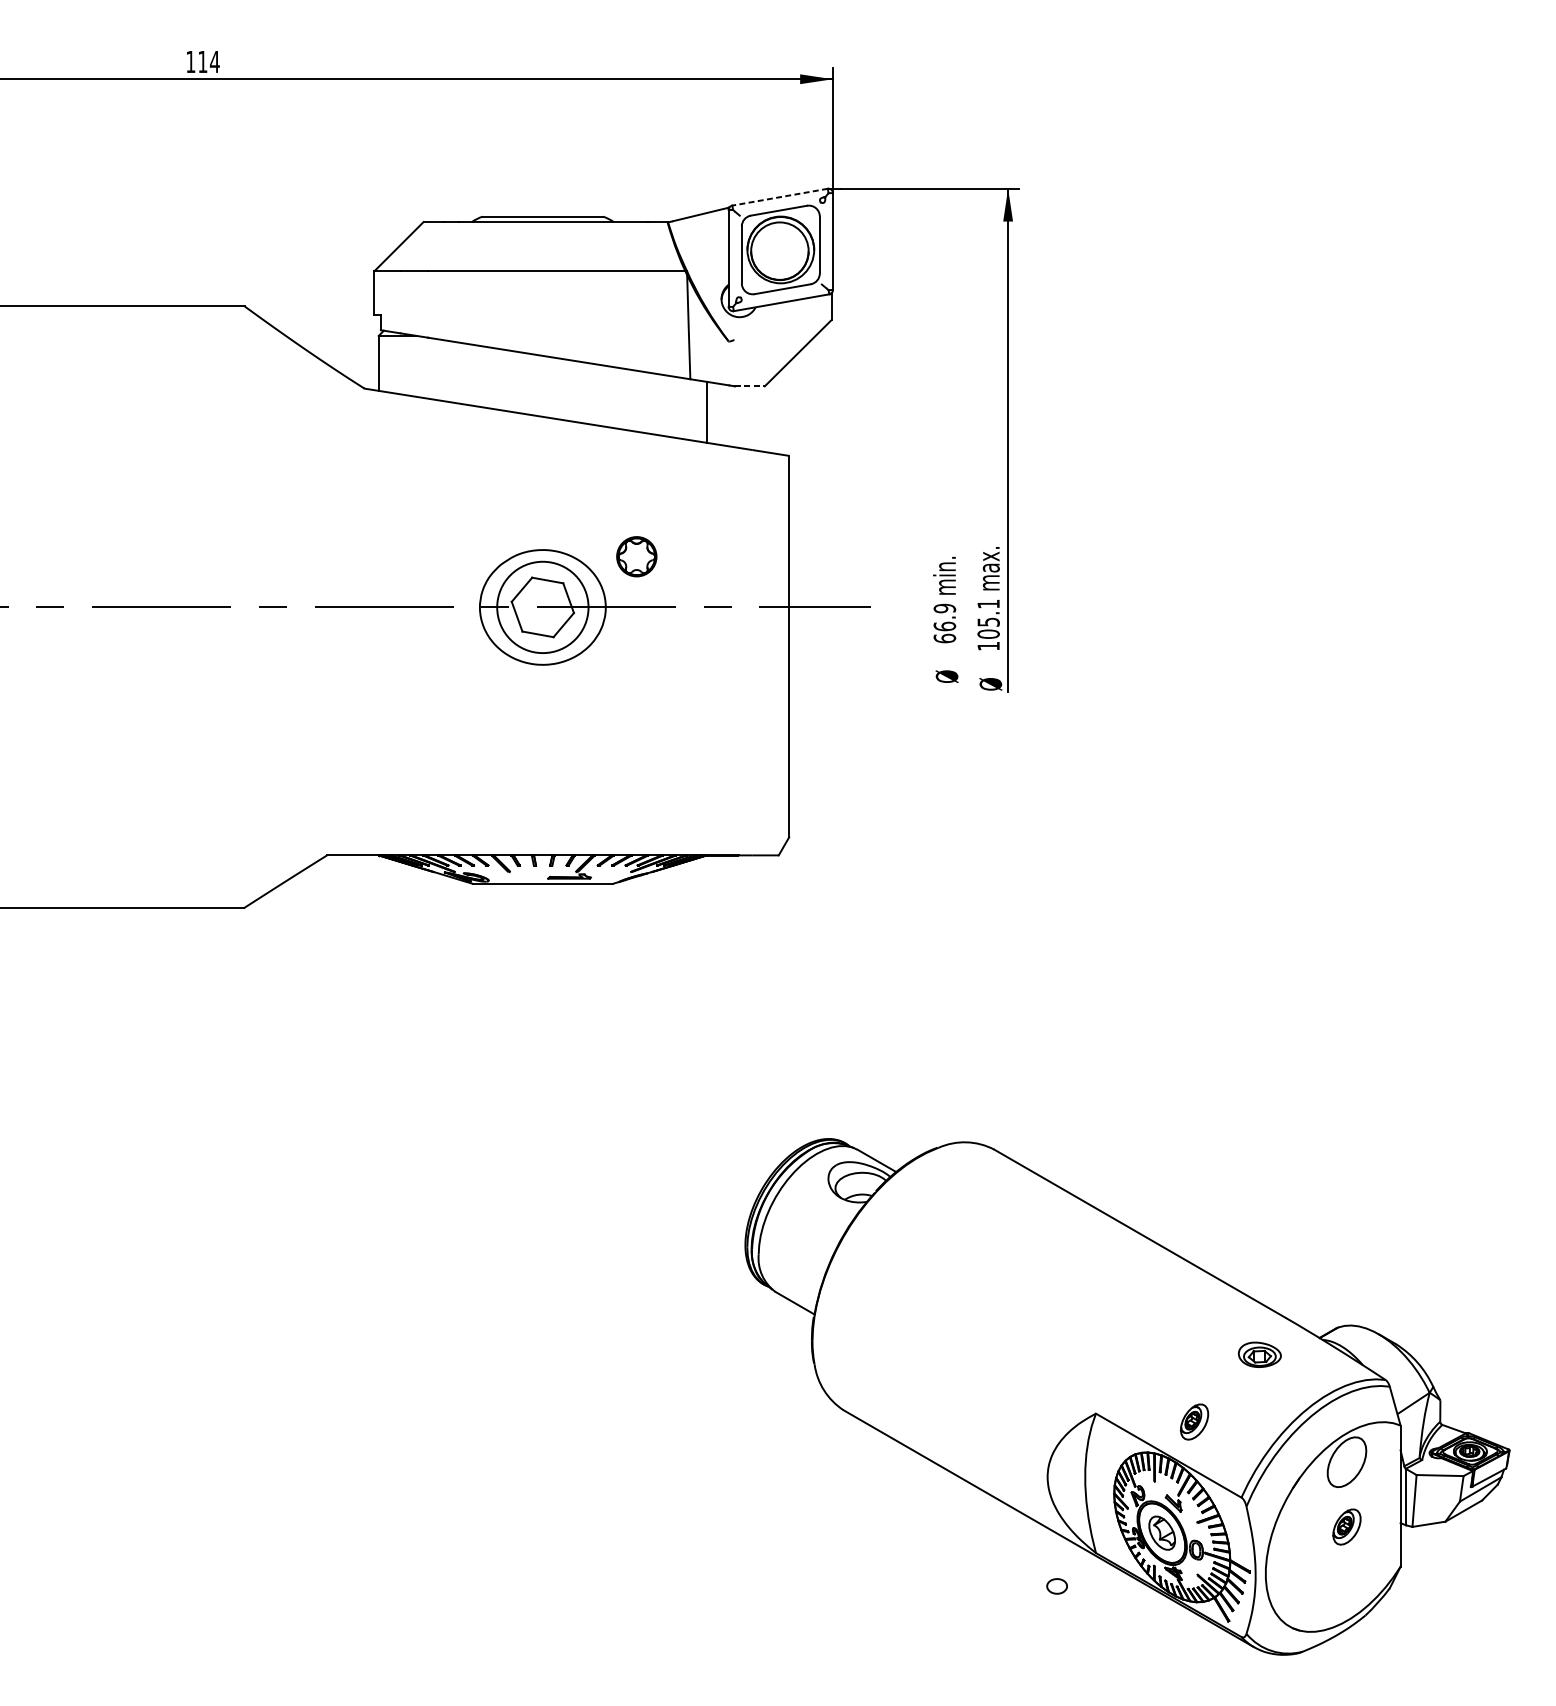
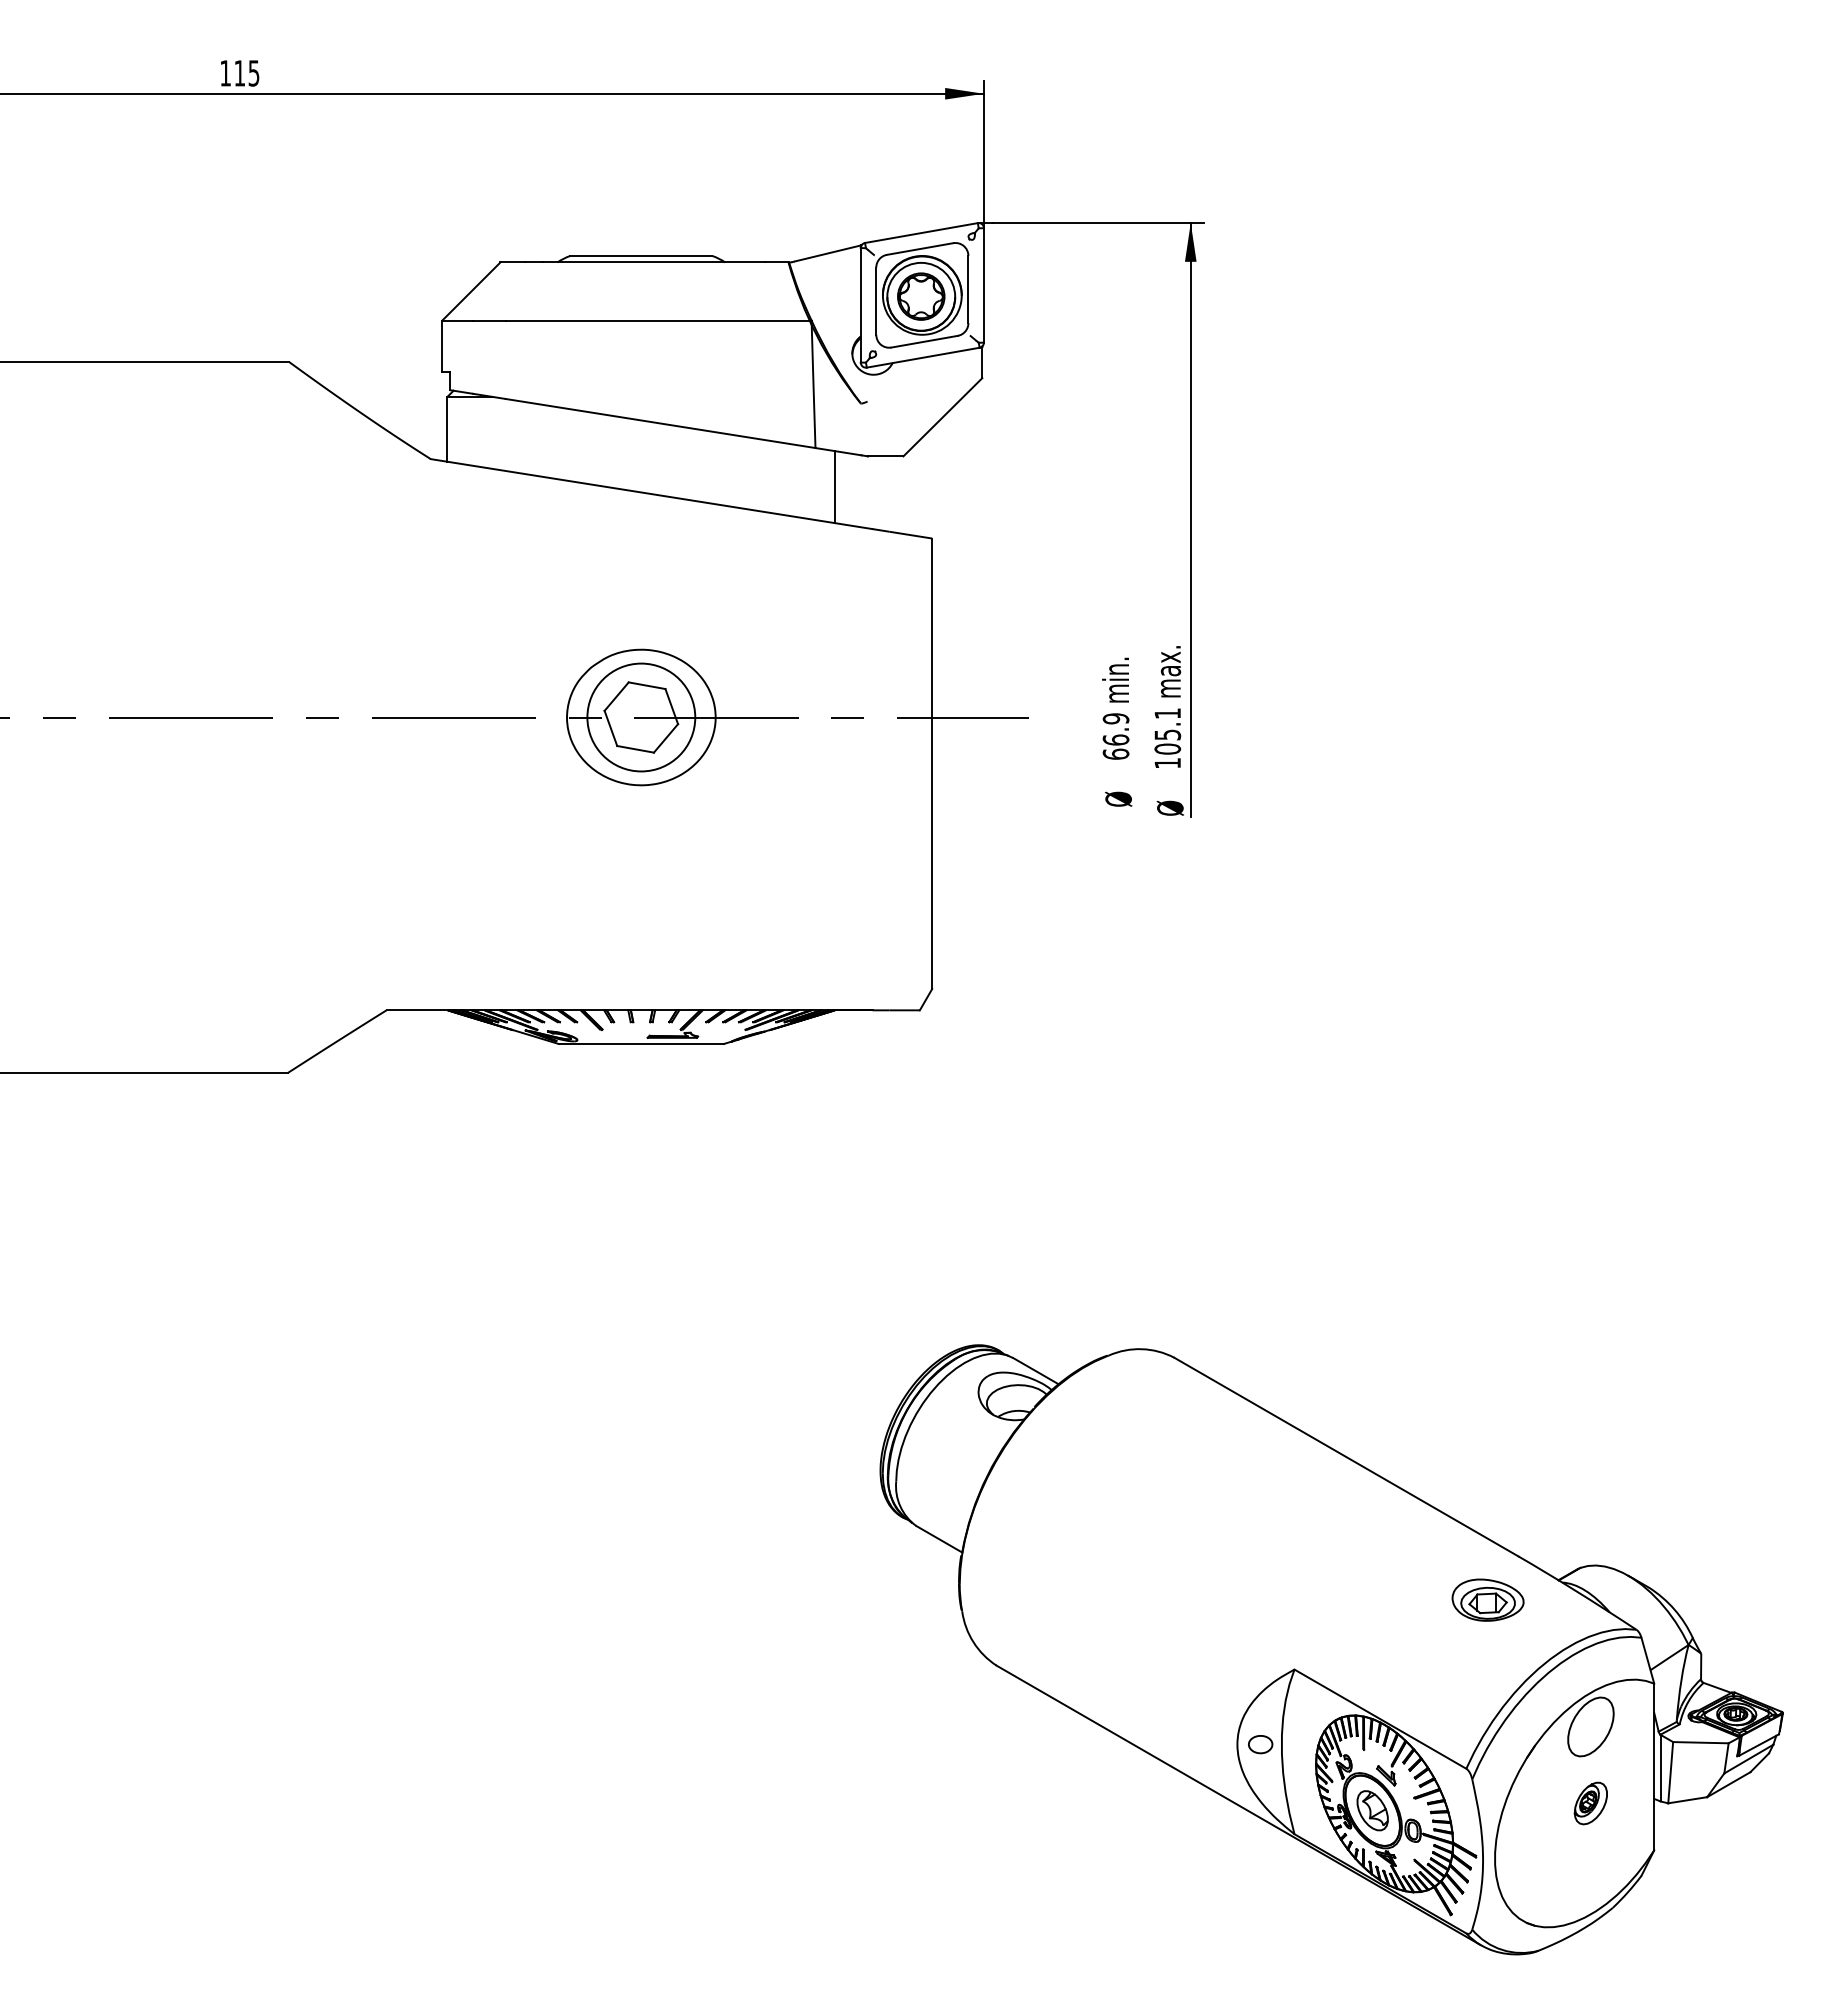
text: (214, 62) -> (253, 73), 114 -> 115
line: (779, 197) -> (920, 233), dashed -> solid
line: (749, 386) -> (885, 456), dashed -> solid
part: (637, 556) -> (921, 296), moved
part: (1259, 1354) -> (1487, 1599), size x1.43
part: (1194, 1422) -> (1410, 1679), removed
part: (1057, 1586) -> (1260, 1744), moved

